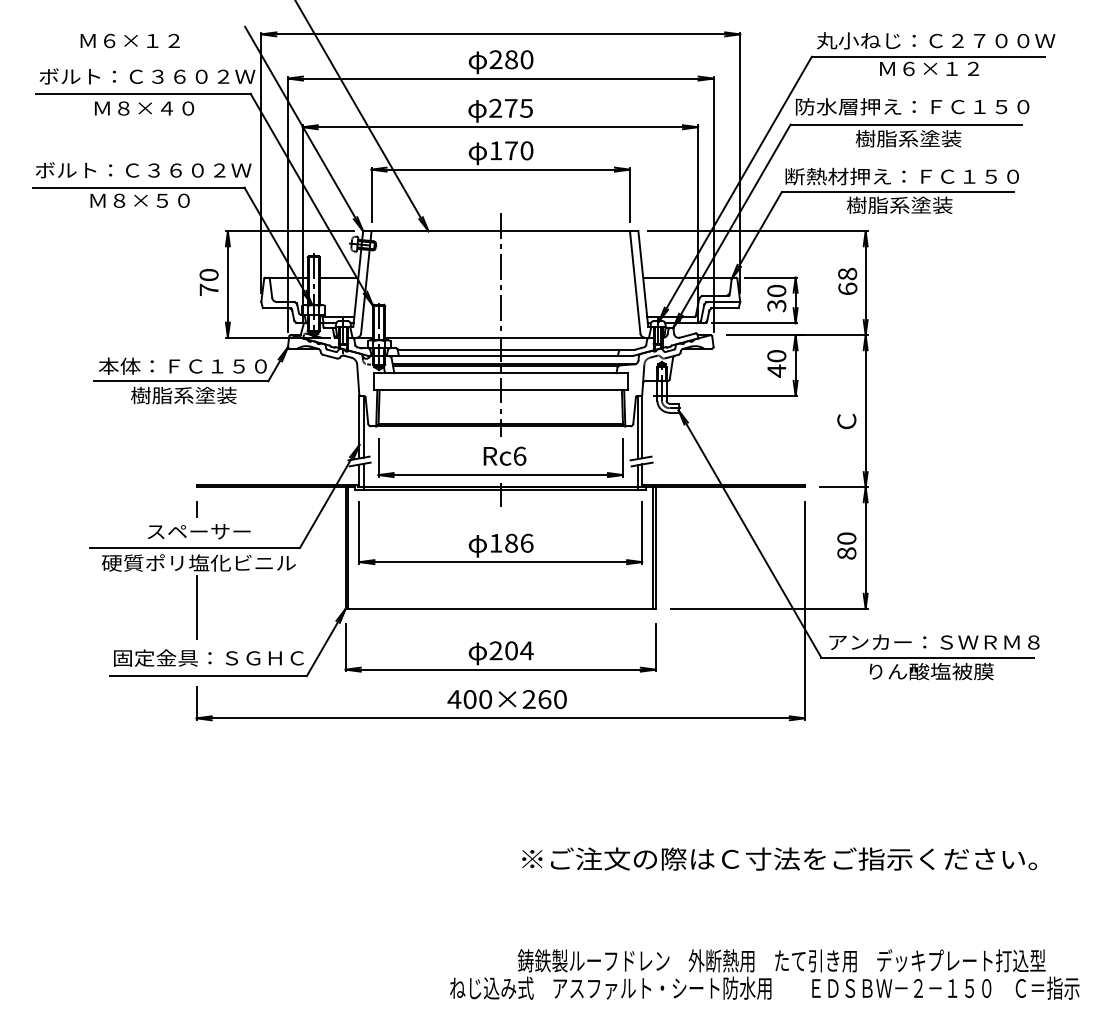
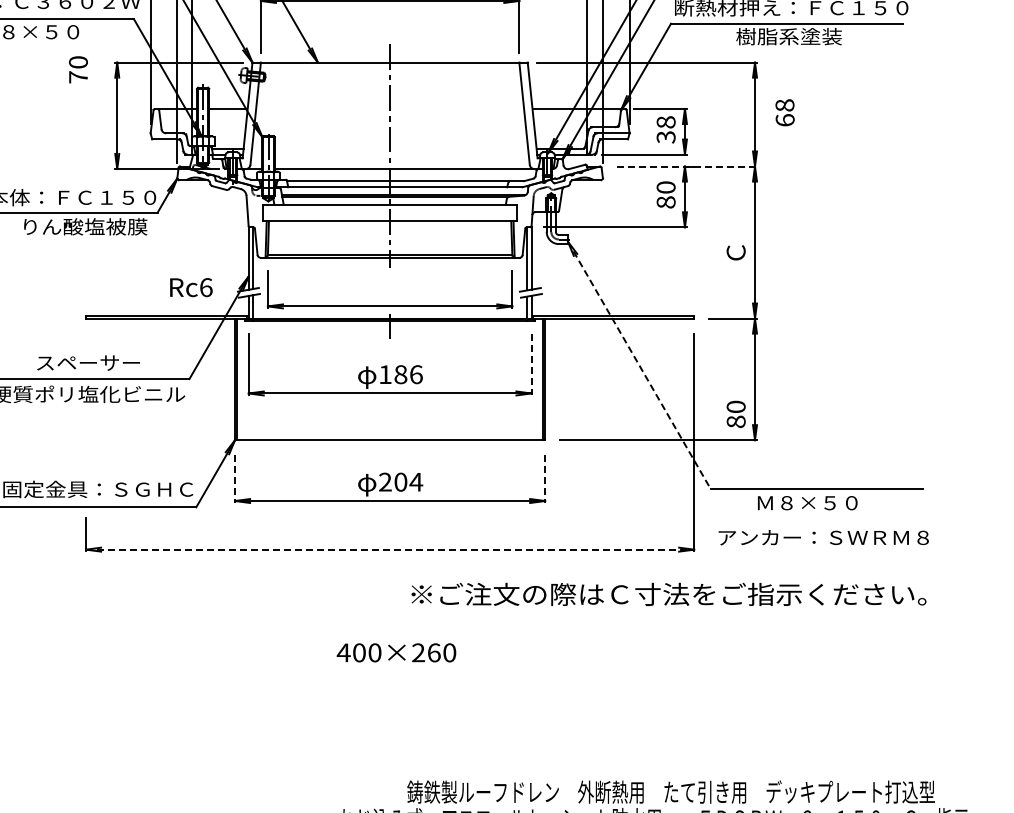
text: (847, 280) -> (784, 111), moved
text: (208, 282) -> (77, 69), moved
text: (776, 290) -> (665, 121), 30 -> 38
line: (797, 335) -> (686, 166), solid -> dashed
text: (776, 370) -> (665, 201), 40 -> 80
text: (194, 395) -> (83, 226), 樹脂系塗装 -> りん酸塩被膜
text: (504, 455) -> (190, 286), moved
line: (196, 509) -> (85, 340), removed
line: (642, 533) -> (531, 364), solid -> dashed
line: (750, 534) -> (639, 365), solid -> dashed
text: (846, 545) -> (735, 413), moved
line: (196, 607) -> (85, 438), removed
text: (934, 641) -> (823, 536), moved
line: (345, 647) -> (234, 478), solid -> dashed
line: (655, 647) -> (544, 478), solid -> dashed
text: (930, 671) -> (819, 502), りん酸塩被膜 -> Ｍ８×５０
text: (506, 699) -> (395, 652), moved
line: (501, 718) -> (390, 549), solid -> dashed
text: (779, 858) -> (668, 593), moved

